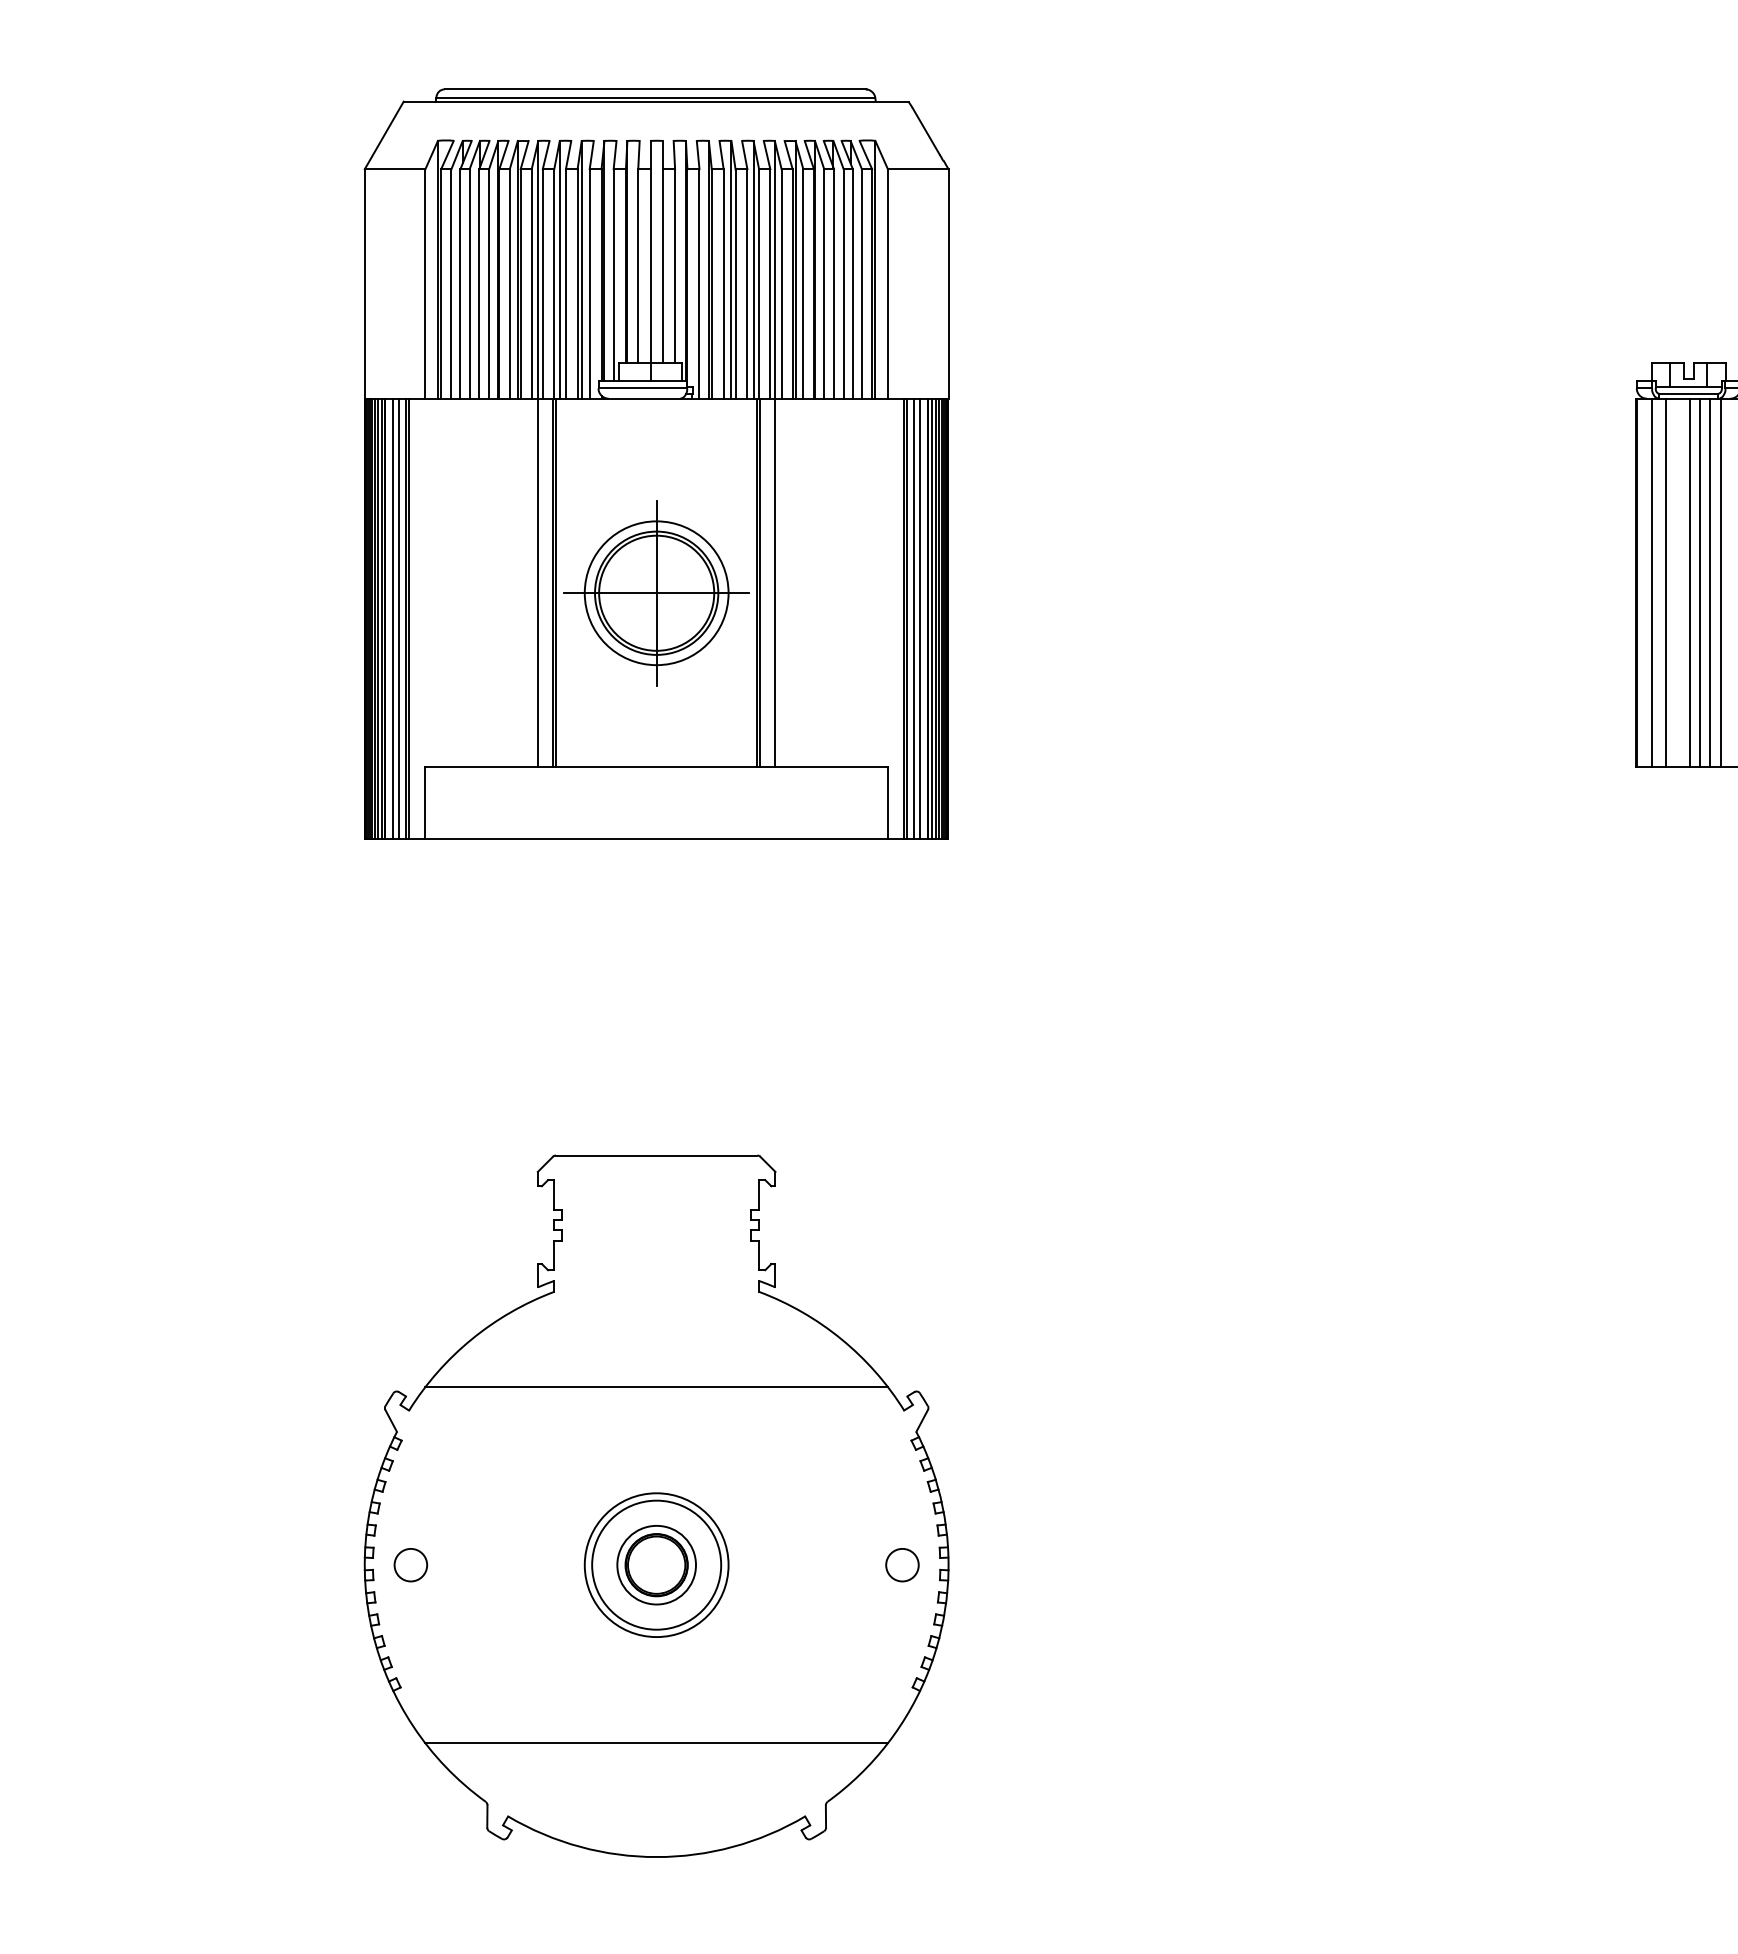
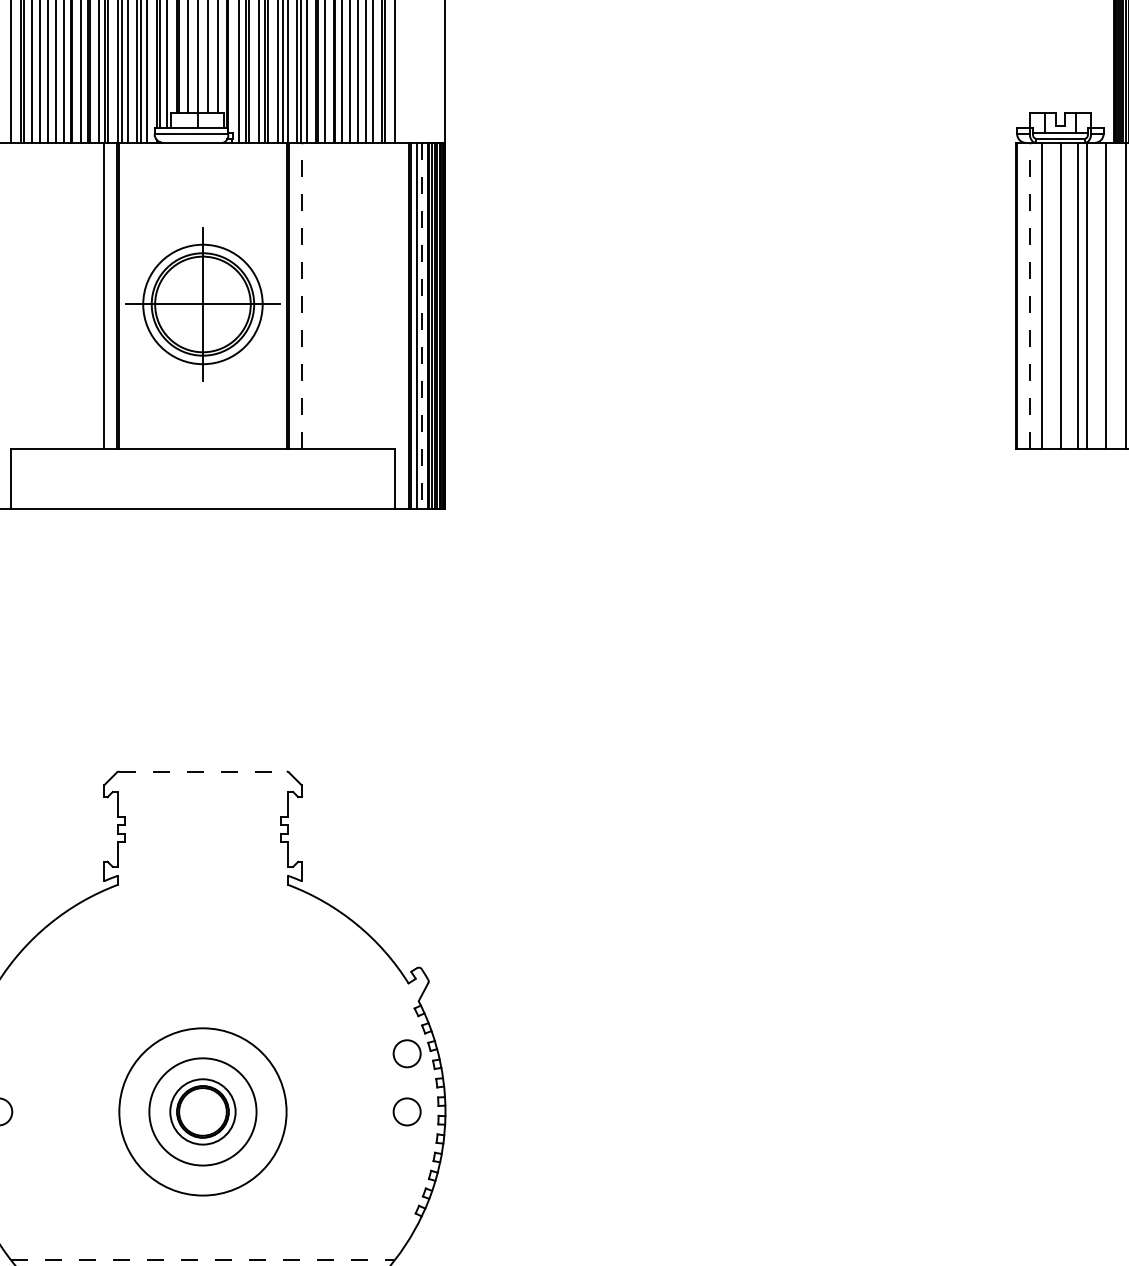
line: (775, 582) -> (301, 295), solid -> dashed
line: (1651, 582) -> (1029, 295), solid -> dashed
line: (1700, 582) -> (1070, 295), removed
line: (919, 619) -> (421, 326), solid -> dashed
line: (656, 1155) -> (202, 771), solid -> dashed
line: (656, 1386) -> (202, 963), removed
circle: (902, 1495) -> (407, 1054), added
circle: (656, 1565) -> (202, 1112), size x1.4
line: (657, 1743) -> (203, 1260), solid -> dashed

